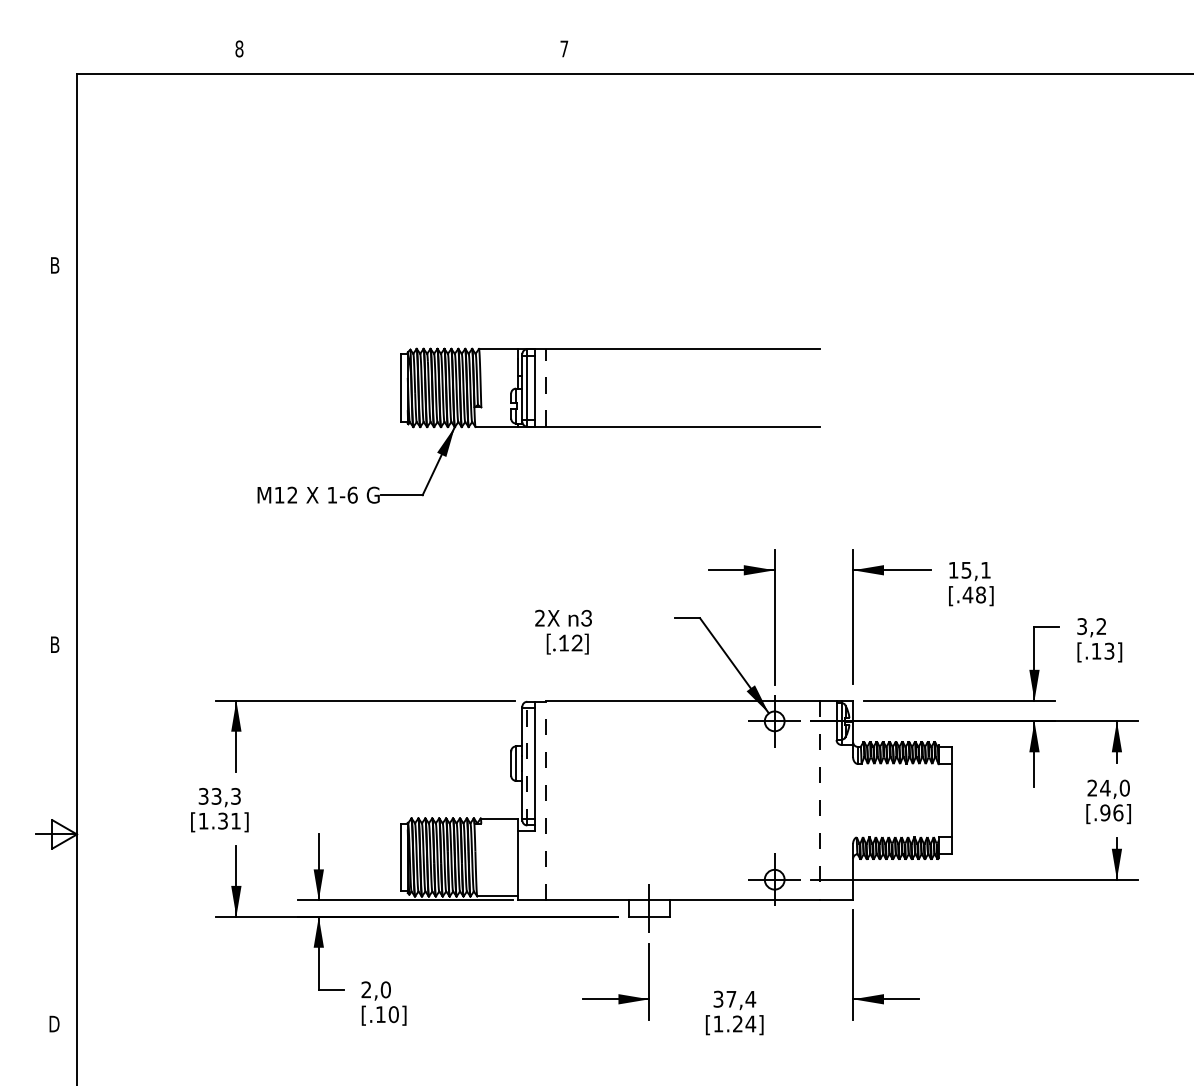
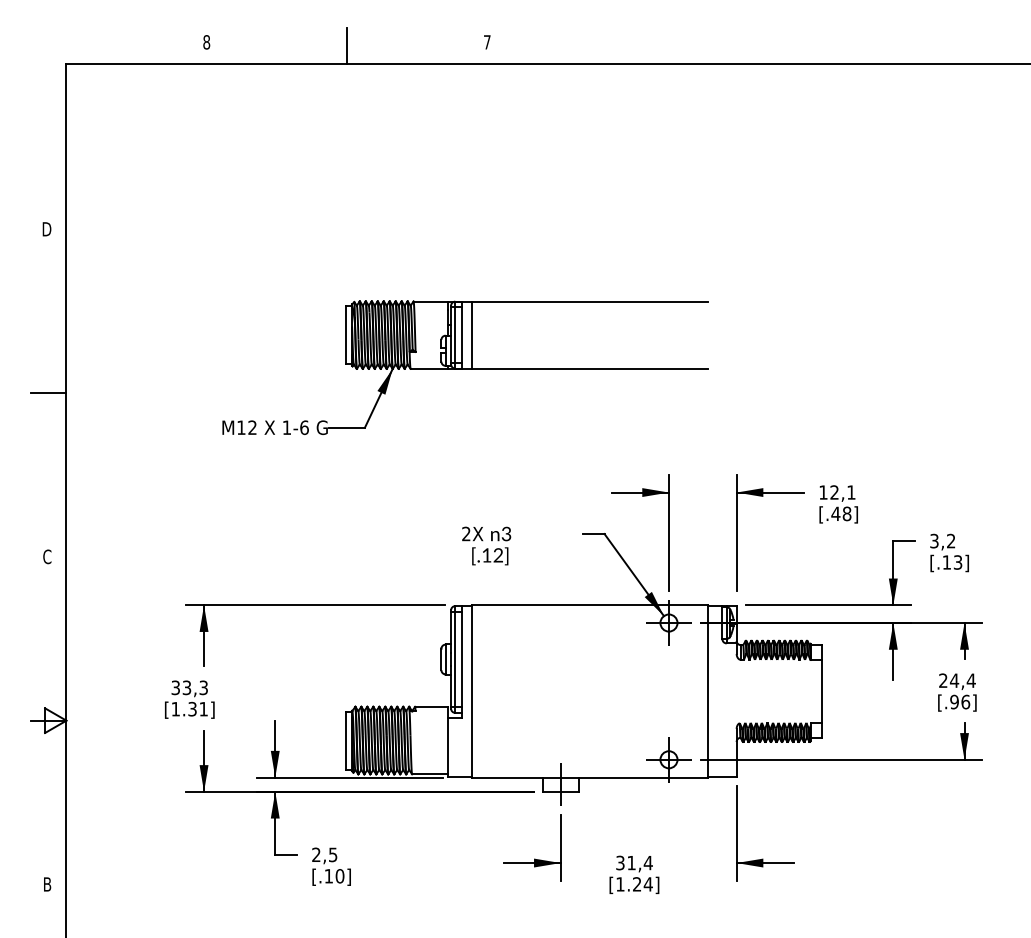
line: (401, 52) -> (346, 45), added
text: (54, 265) -> (46, 229), B -> D
line: (546, 387) -> (471, 334), dashed -> solid
line: (56, 455) -> (48, 393), added
text: (966, 569) -> (834, 491), 15,1 -> 12,1
text: (54, 644) -> (46, 556), B -> C
line: (527, 763) -> (455, 659), dashed -> solid
text: (1124, 787) -> (971, 680), 24,0 -> 24,4
line: (546, 800) -> (471, 691), dashed -> solid
line: (820, 800) -> (708, 691), dashed -> solid
text: (385, 989) -> (332, 854), 2,0 -> 2,5
text: (731, 999) -> (631, 863), 37,4 -> 31,4
text: (54, 1023) -> (46, 883), D -> B

